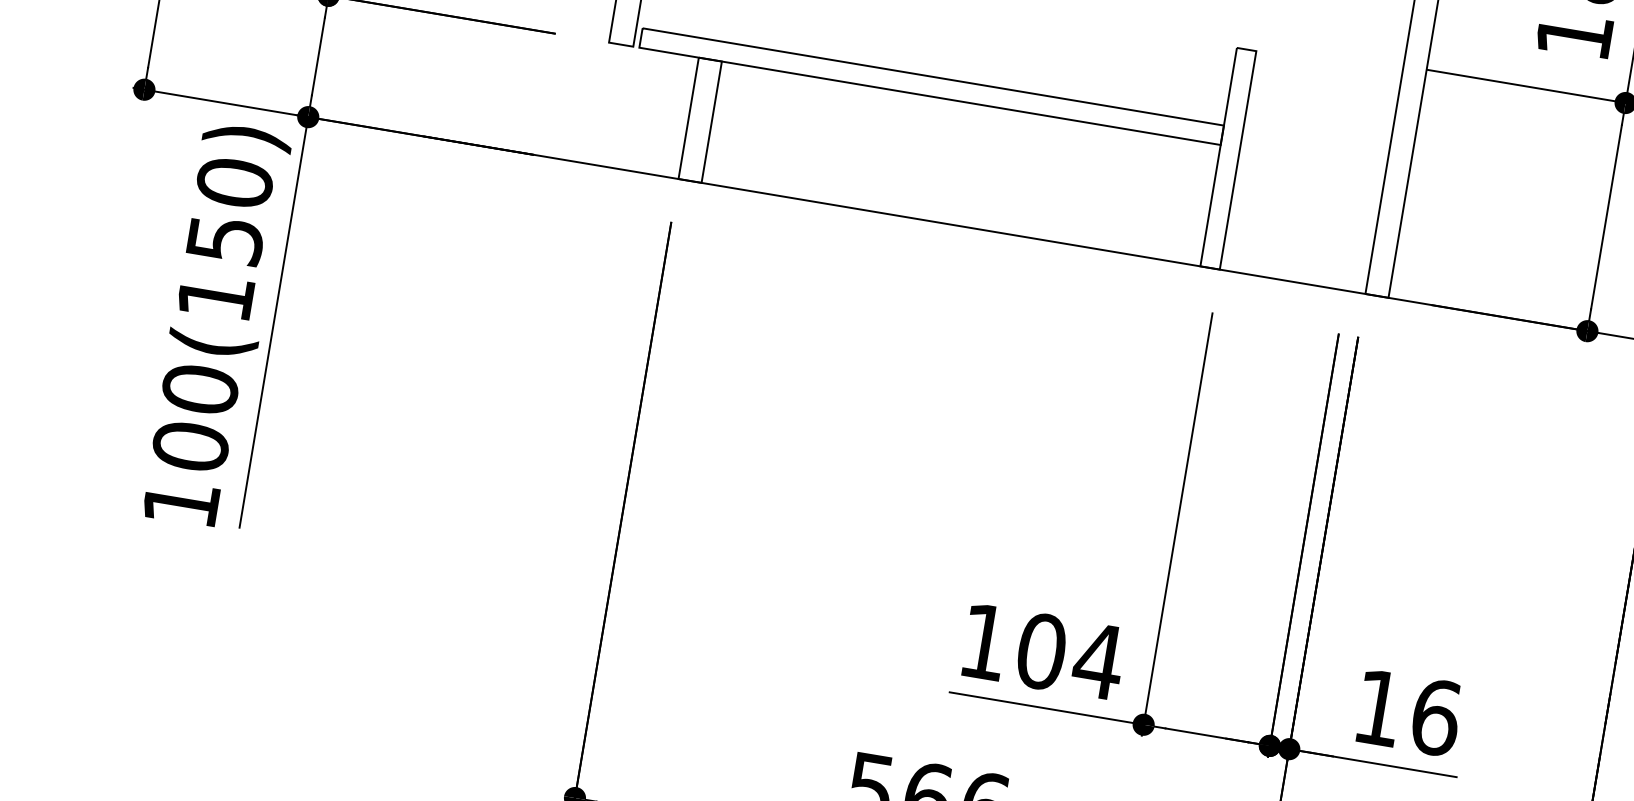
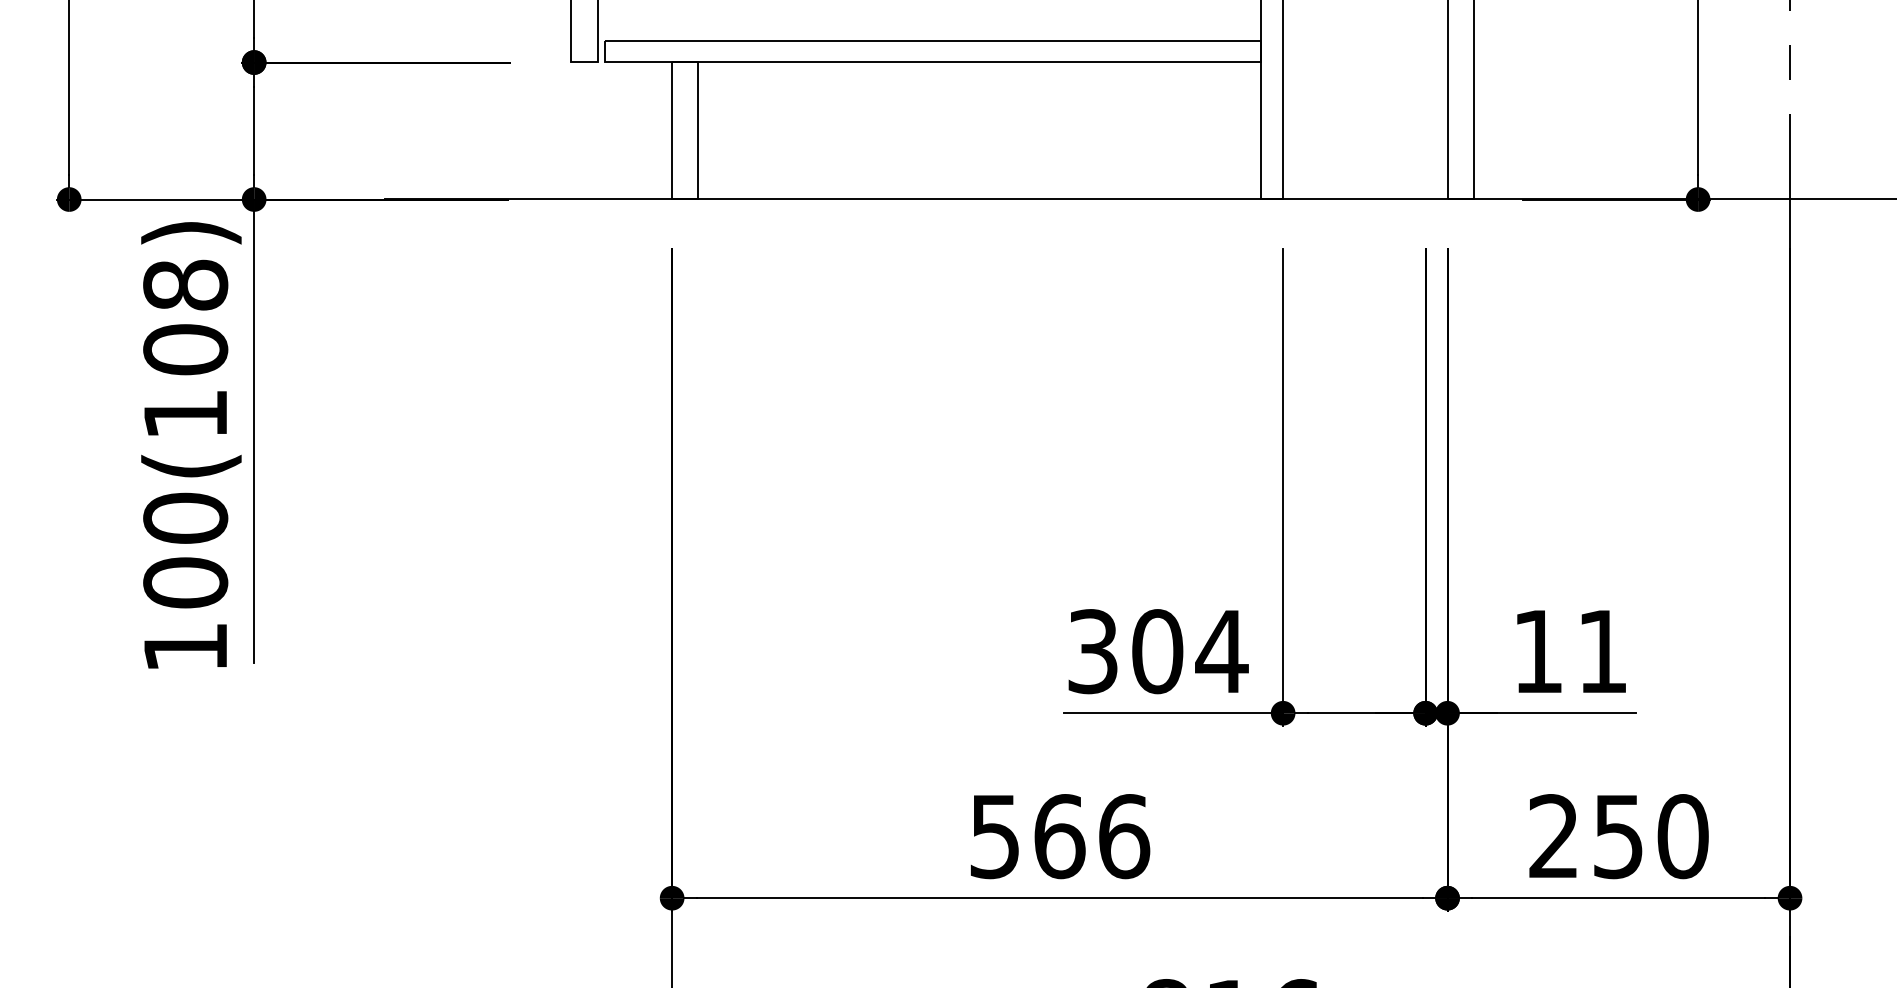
text: (229, 211) -> (185, 317), 100(150) -> 100(108)
text: (983, 641) -> (1092, 651), 104 -> 304
text: (1435, 717) -> (1602, 651), 16 -> 11

